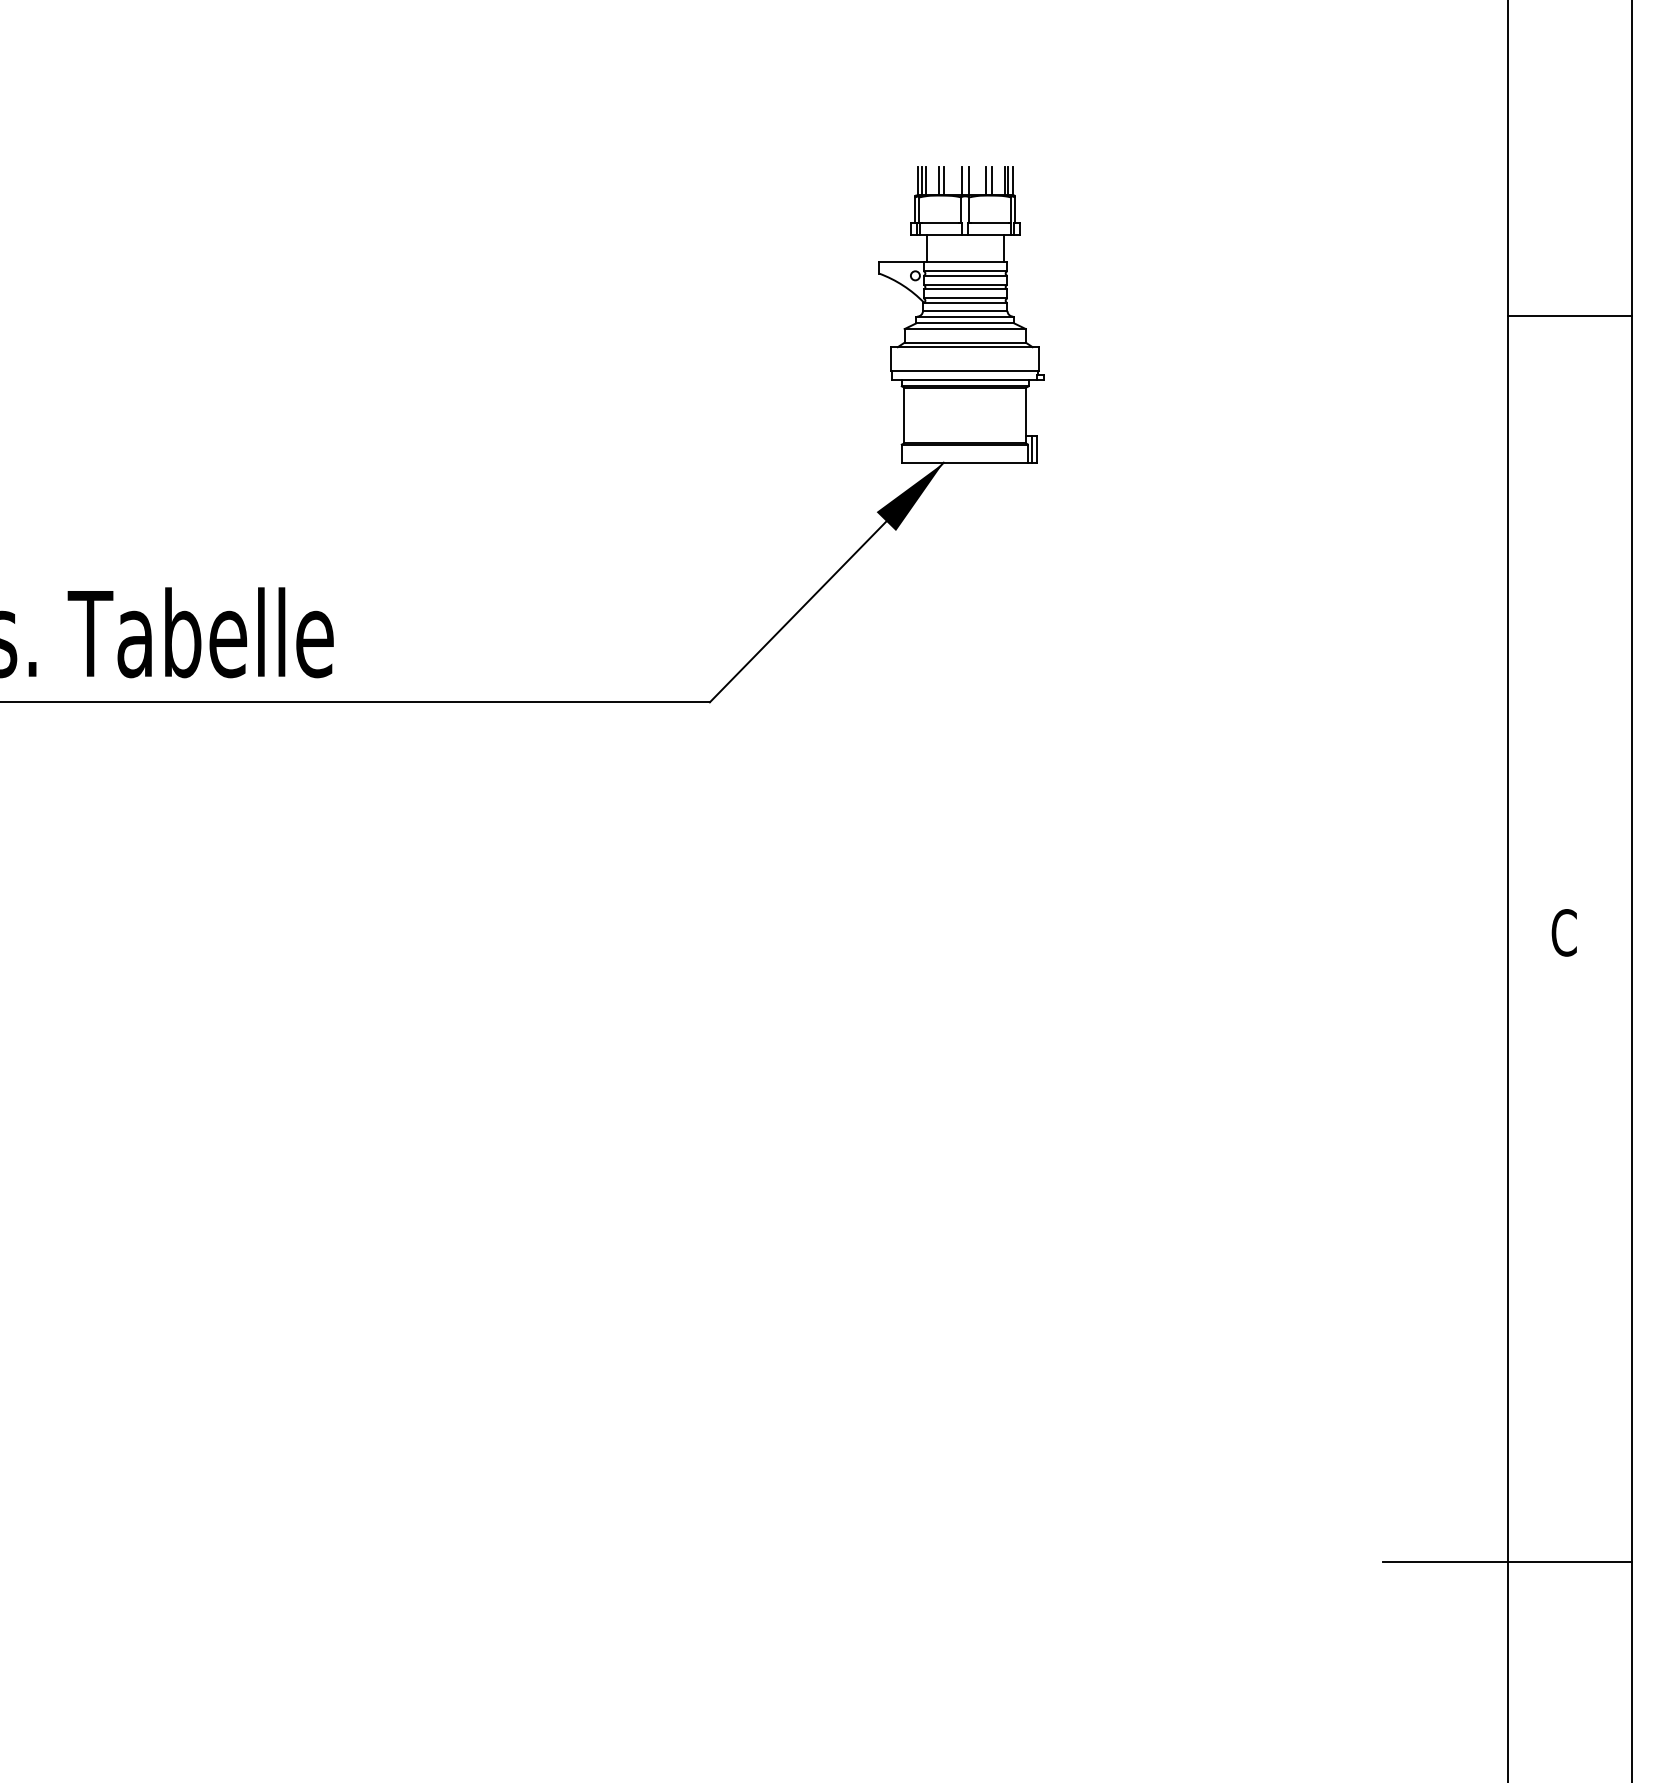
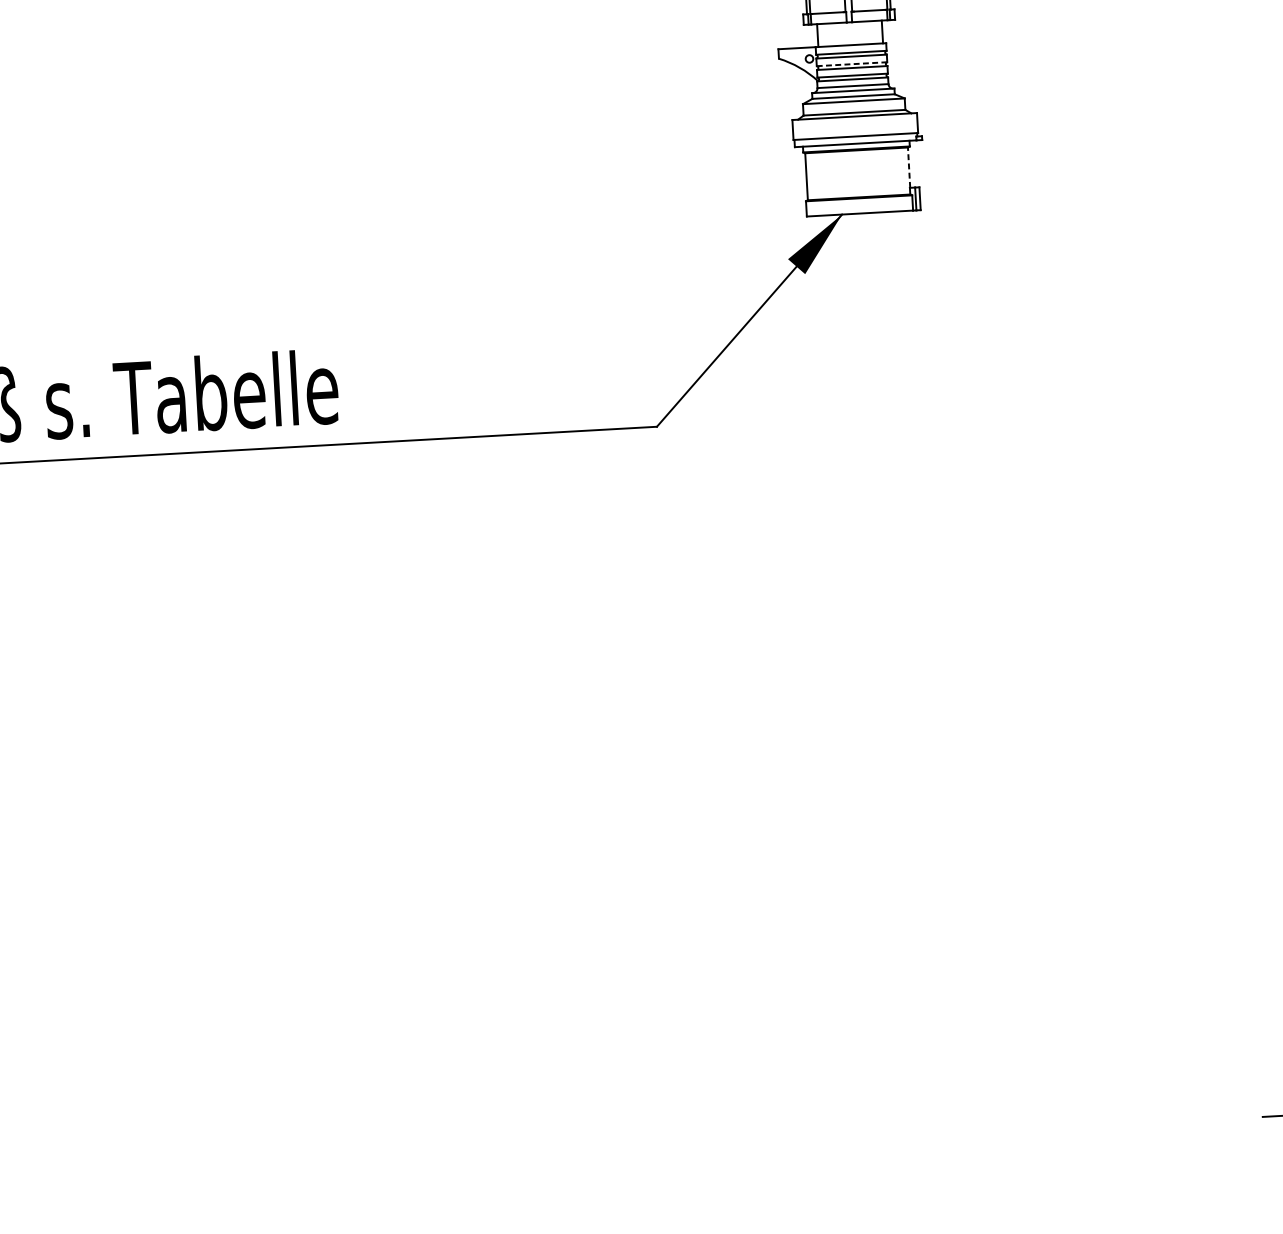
line: (965, 284) -> (851, 63), solid -> dashed
line: (1026, 411) -> (909, 167), solid -> dashed

